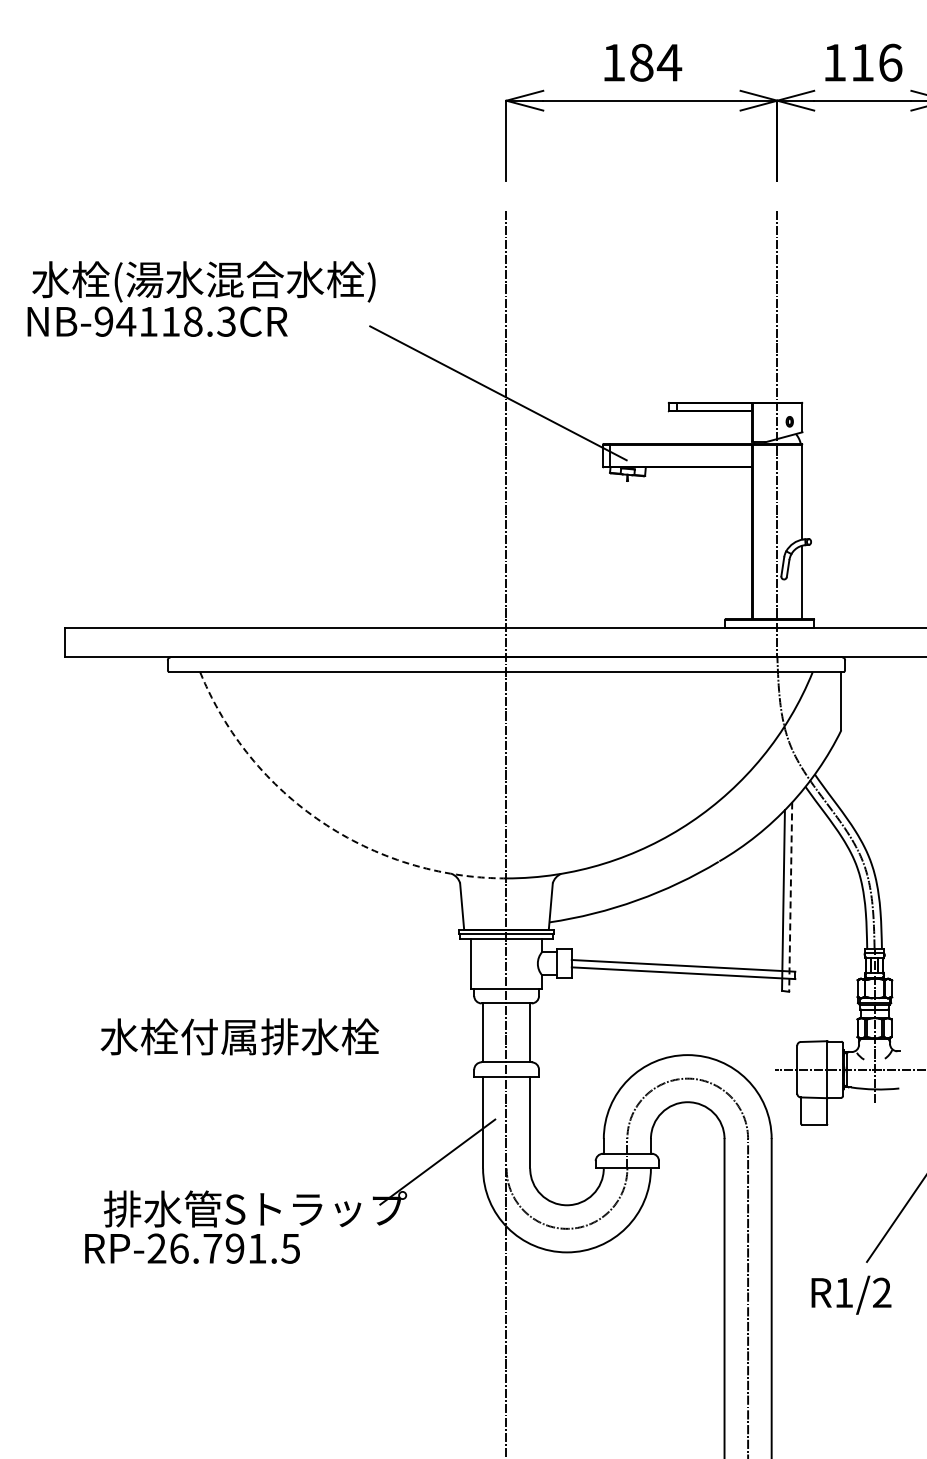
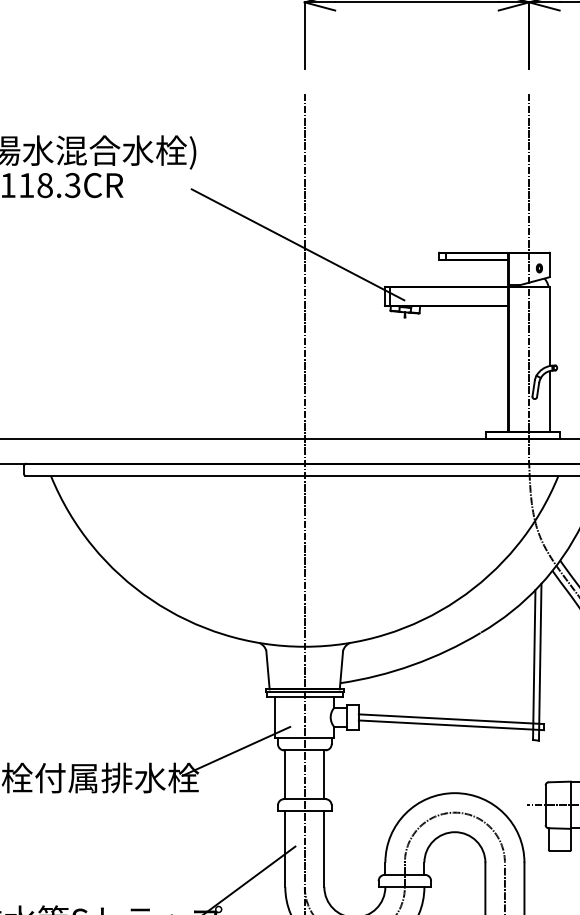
arc: (321, 822) -> (151, 600), dashed -> solid
line: (790, 897) -> (540, 662), dashed -> solid
line: (423, 1004) -> (235, 751), added

